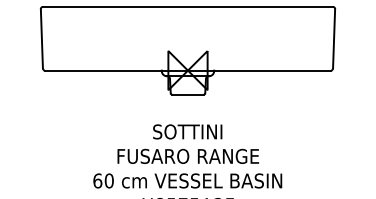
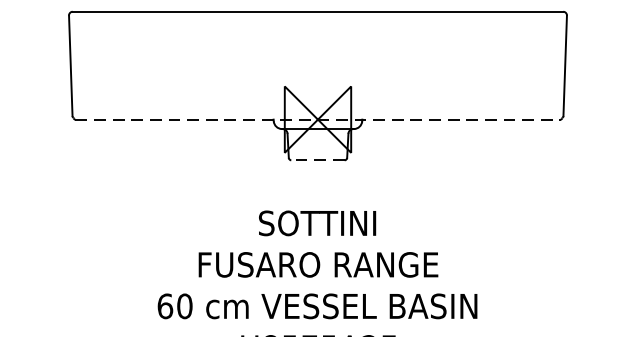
line: (188, 70) -> (318, 119), solid -> dashed
line: (187, 94) -> (317, 160), solid -> dashed

